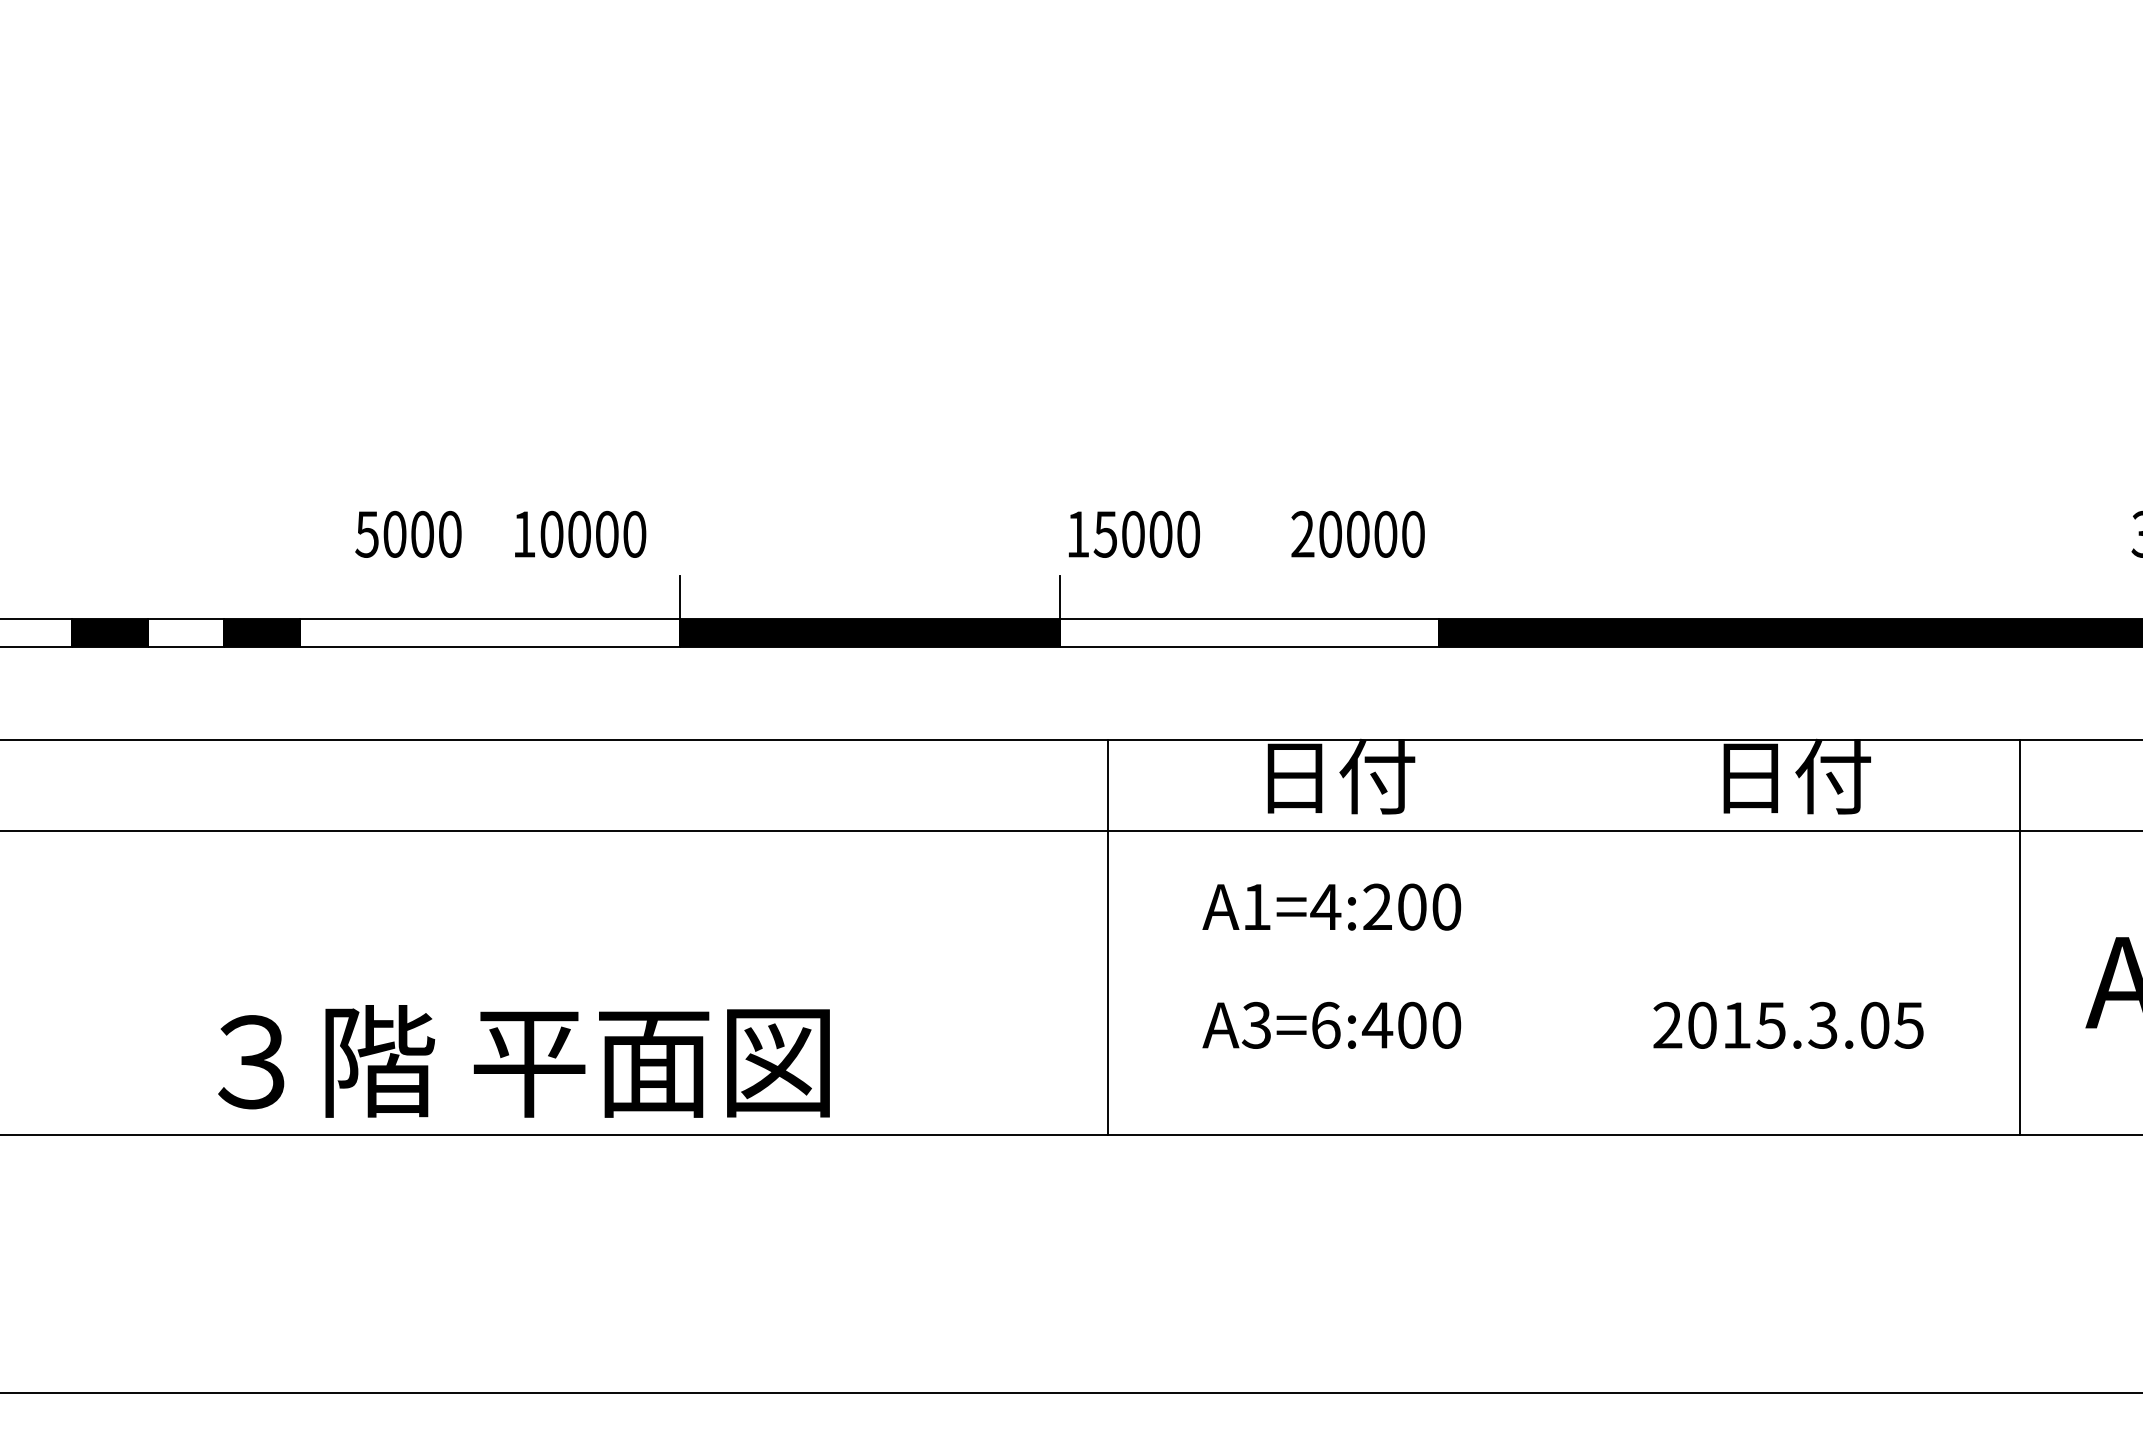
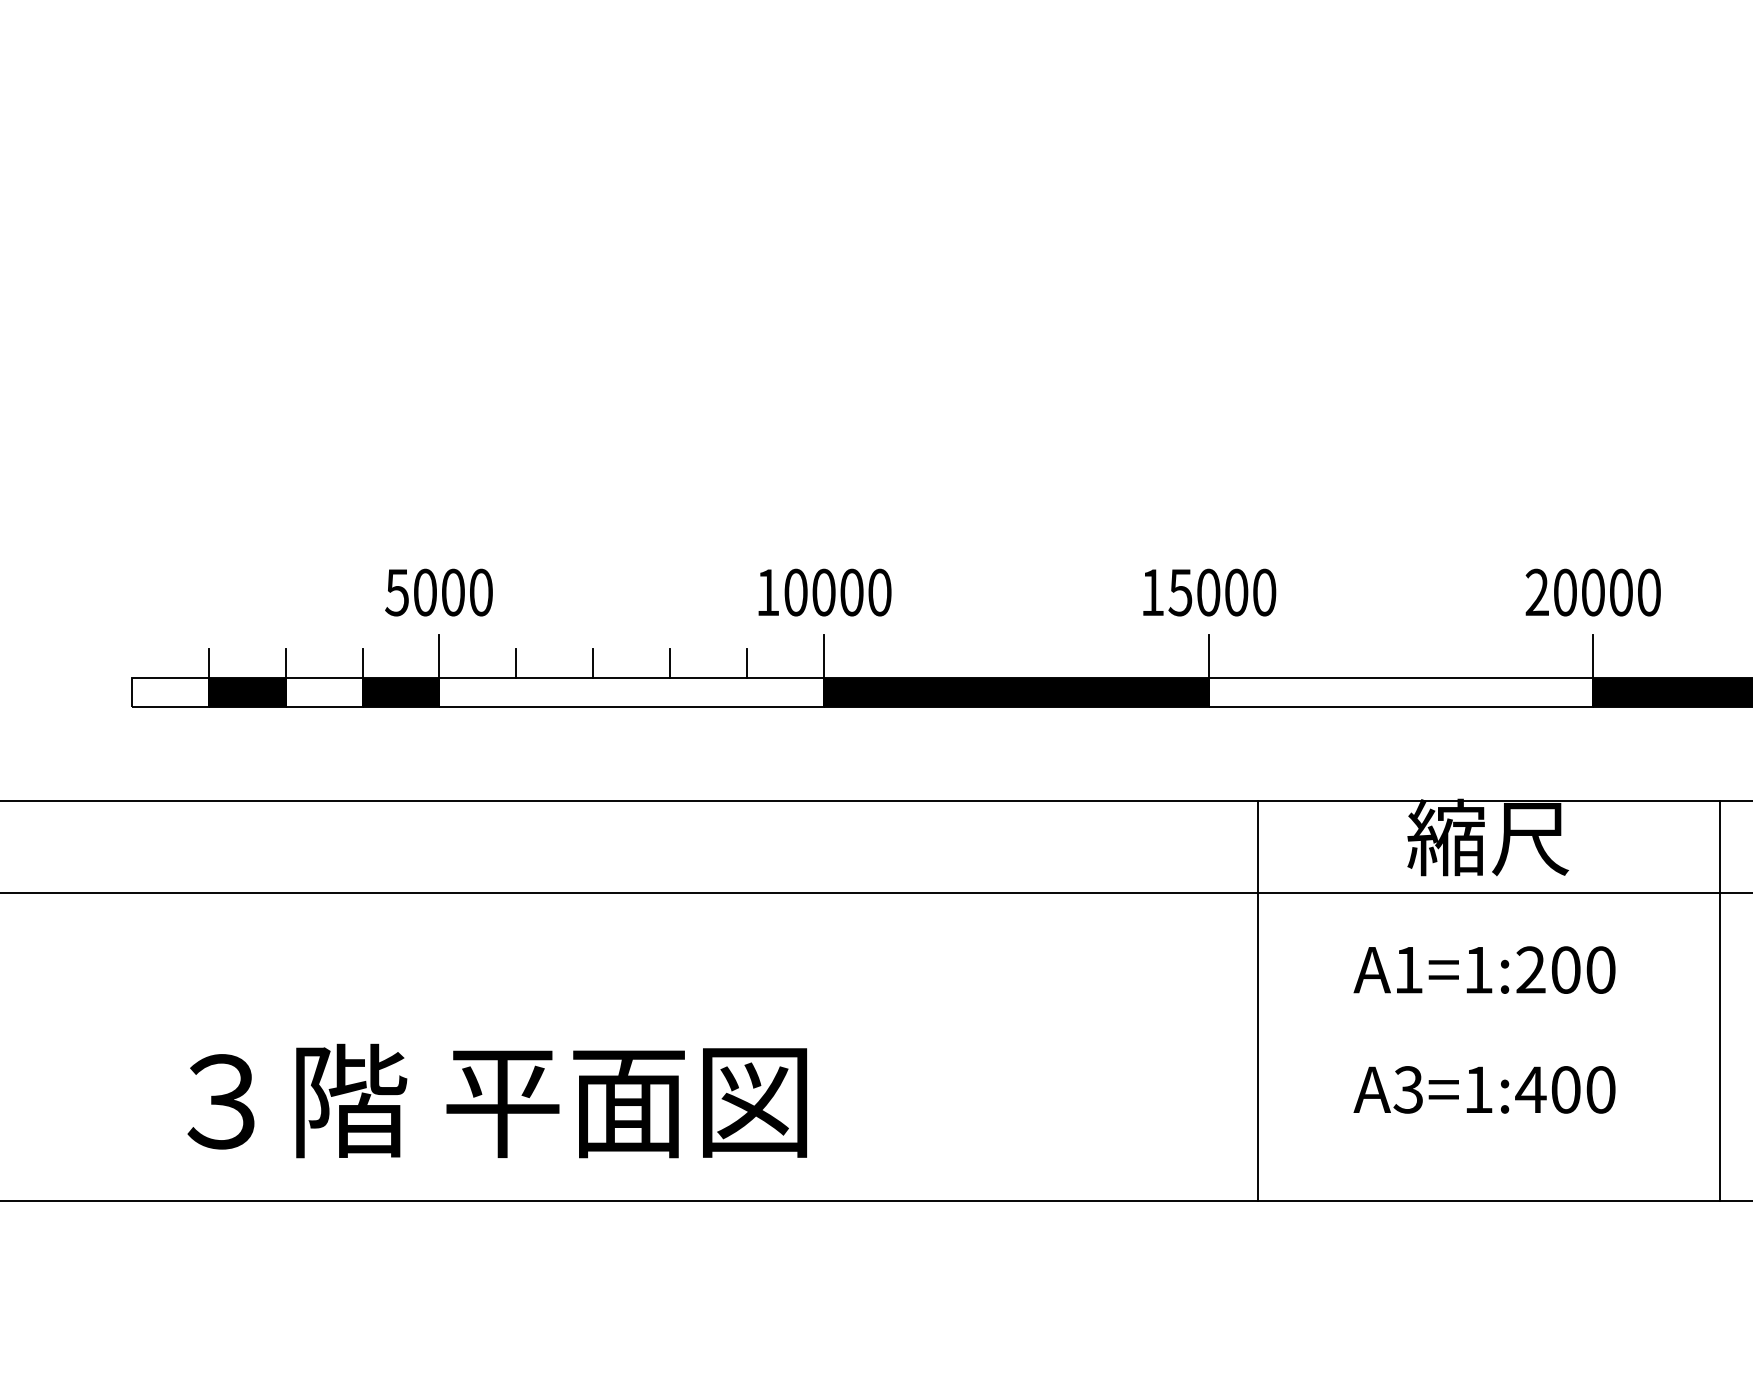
text: (408, 533) -> (439, 591), moved
text: (580, 533) -> (824, 591), moved
text: (1134, 533) -> (1209, 591), moved
text: (1357, 533) -> (1592, 591), moved
line: (299, 597) -> (439, 656), added
line: (1439, 597) -> (1593, 656), added
line: (72, 604) -> (209, 663), added
line: (147, 604) -> (285, 663), added
line: (223, 604) -> (362, 663), added
line: (375, 604) -> (516, 663), added
line: (451, 604) -> (592, 663), added
line: (527, 604) -> (669, 663), added
line: (603, 604) -> (746, 663), added
text: (1335, 776) -> (1488, 837), 日付 -> 縮尺
text: (1325, 906) -> (1478, 969), A1=4:200 -> A1=1:200
line: (1564, 936) -> (1720, 999), added
text: (1326, 1024) -> (1479, 1088), A3=6:400 -> A3=1:400
text: (523, 1061) -> (496, 1101), moved

